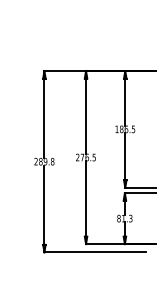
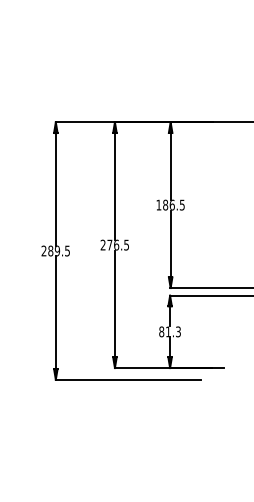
text: (52, 161) -> (67, 250), 289.8 -> 289.5

